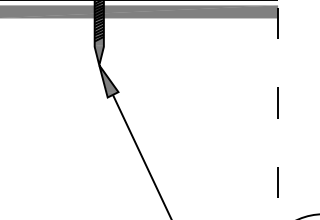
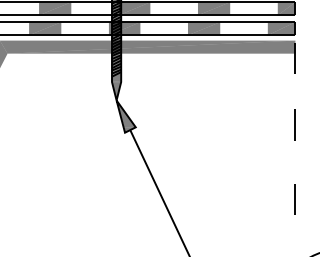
line: (277, 102) -> (294, 124), moved
line: (277, 182) -> (294, 199), moved

